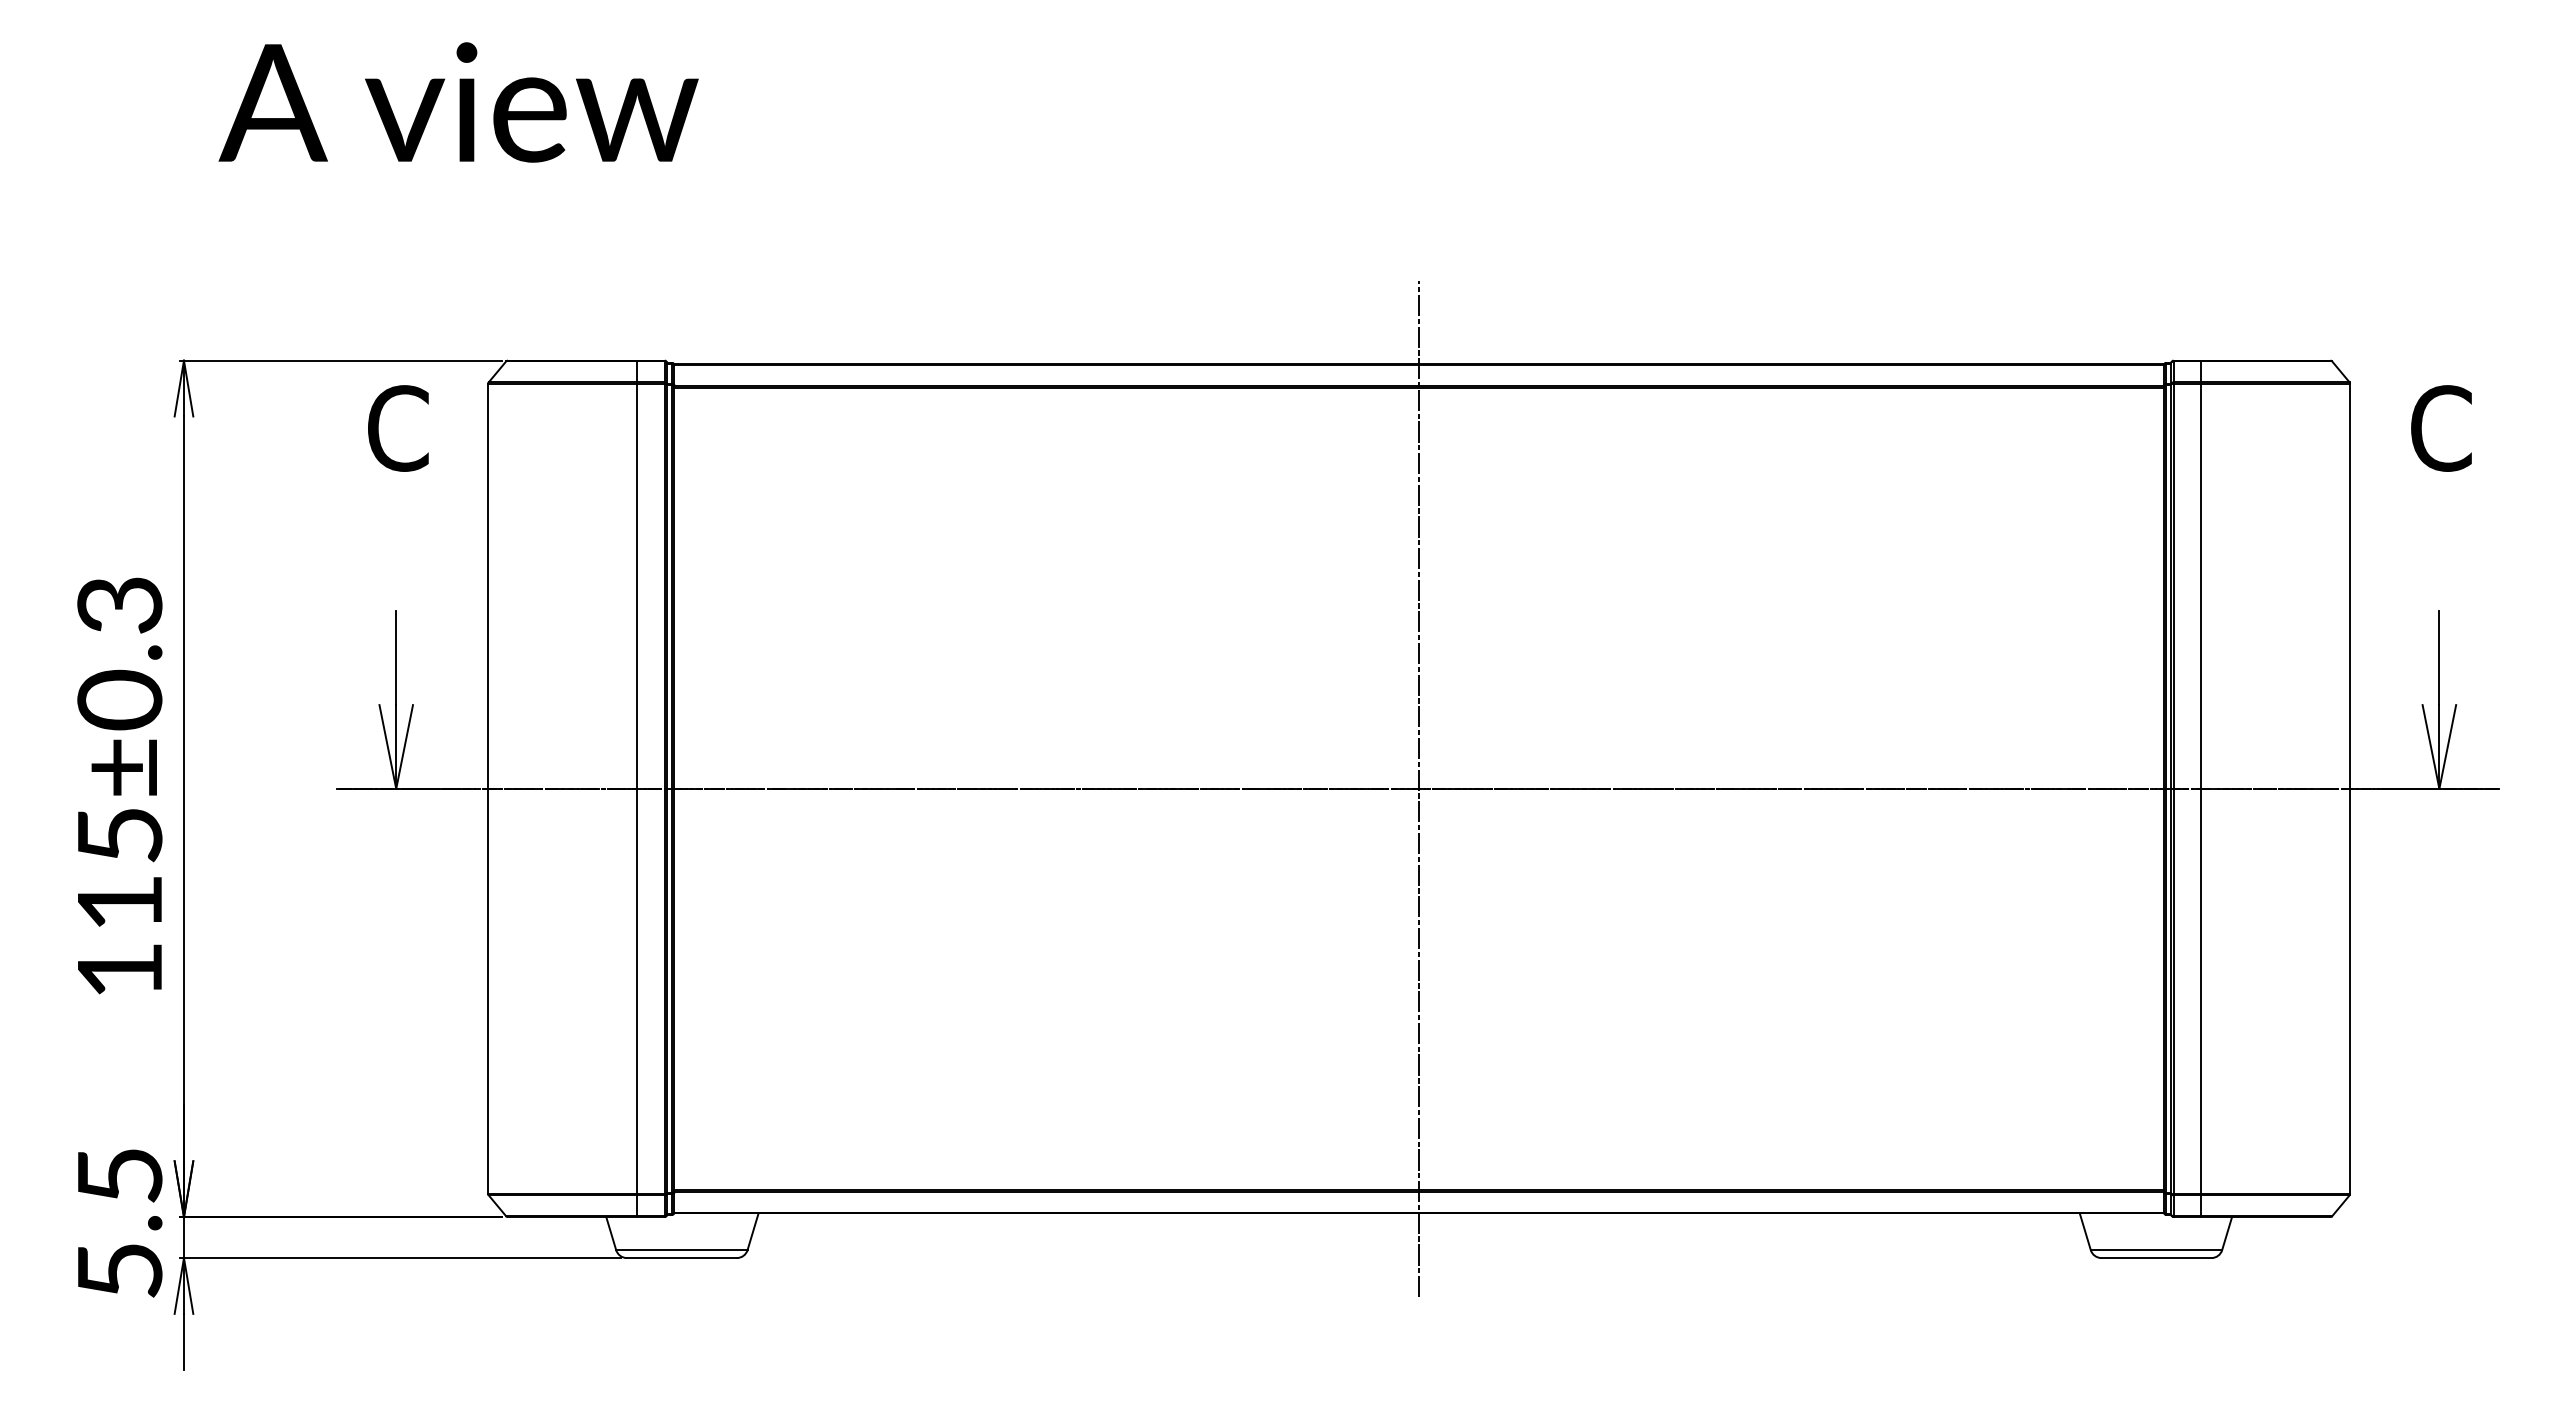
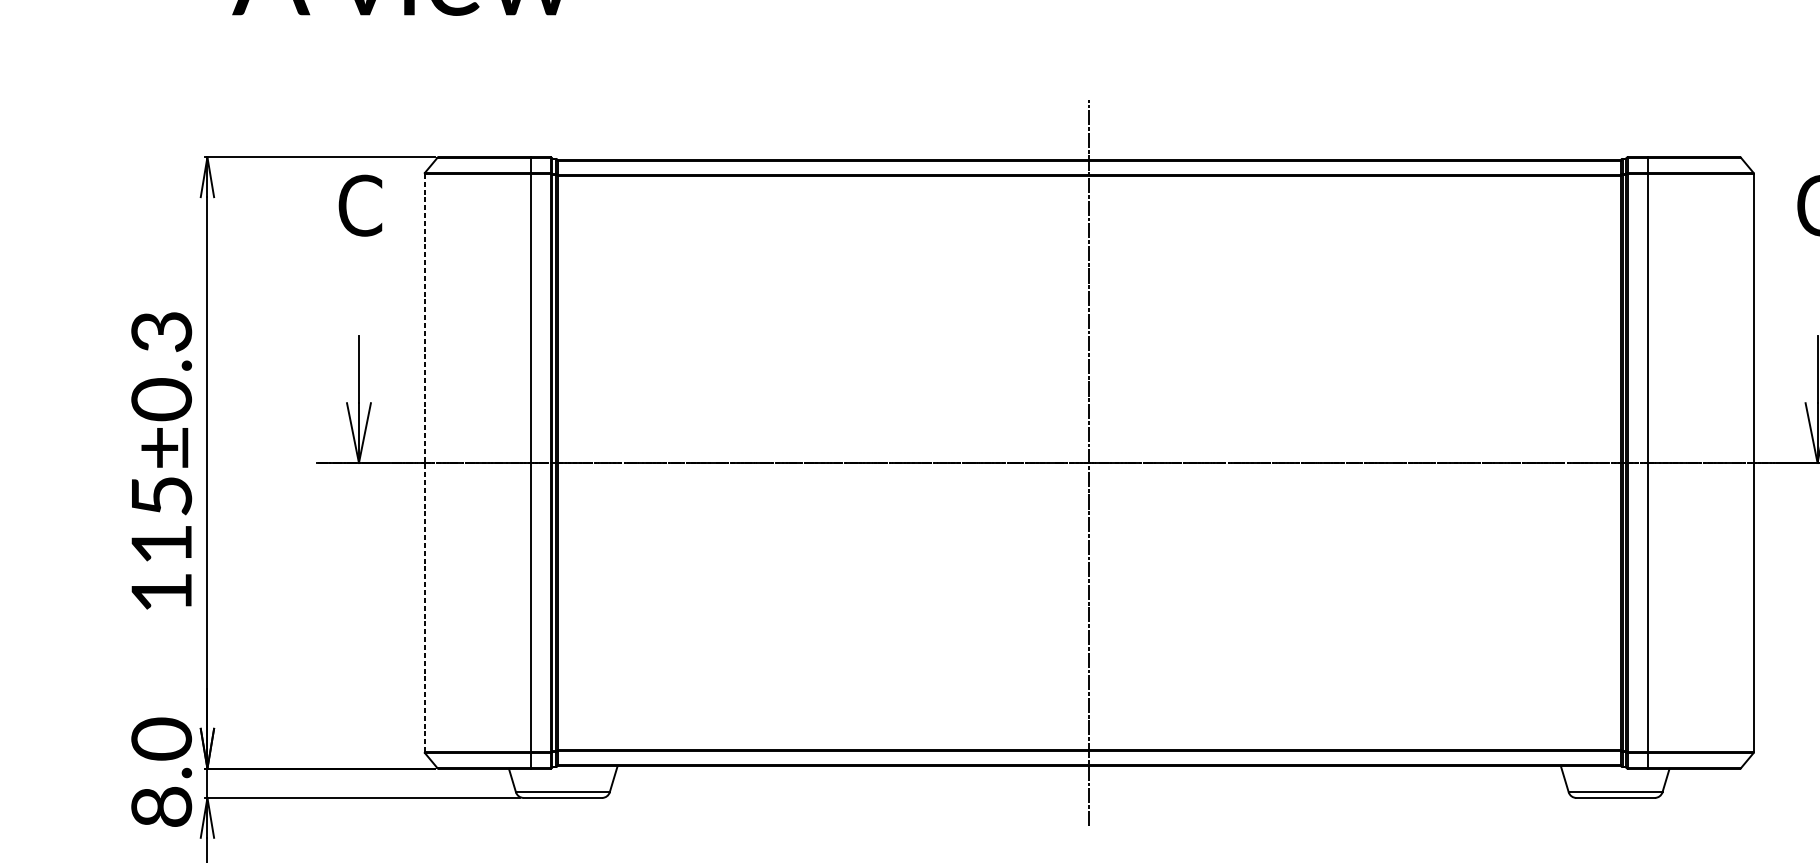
line: (488, 789) -> (424, 463), solid -> dashed
text: (119, 1221) -> (161, 771), 5.5 -> 8.0

